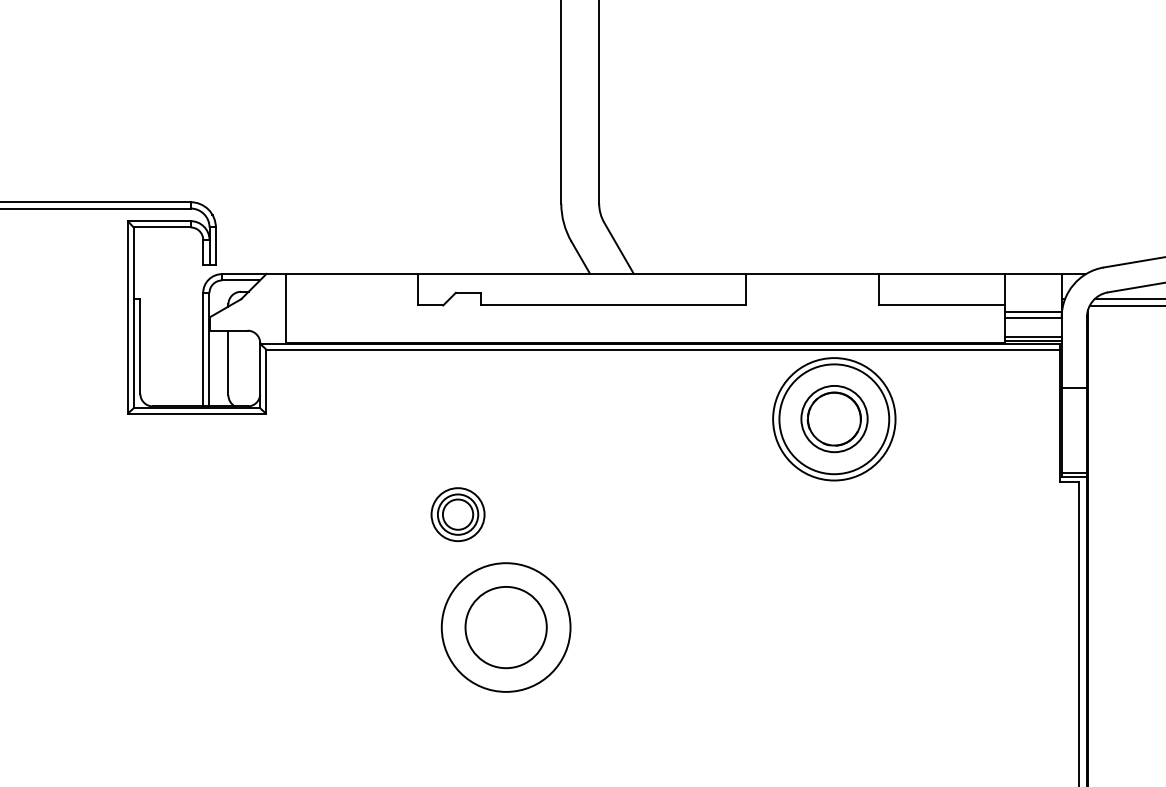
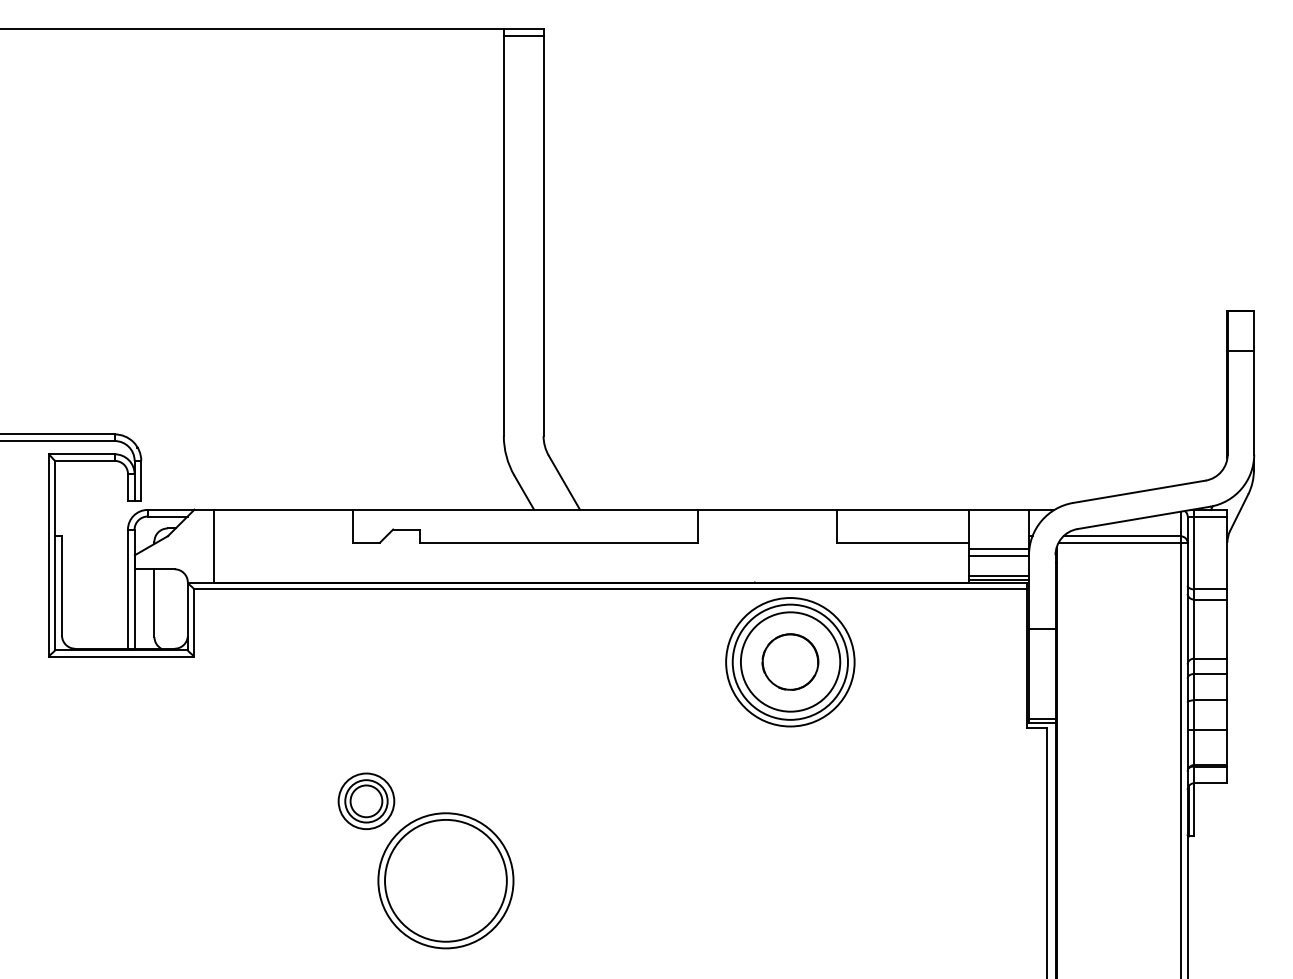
circle: (834, 418) -> (790, 661), size x1.43
part: (458, 514) -> (366, 801), moved
circle: (505, 627) -> (445, 880), size x1.43

